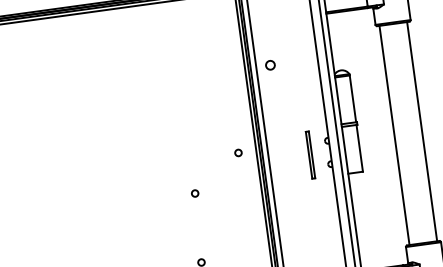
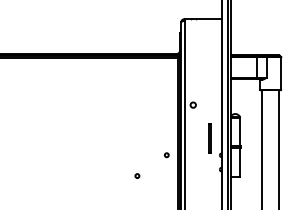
line: (309, 155) -> (209, 138), moved

